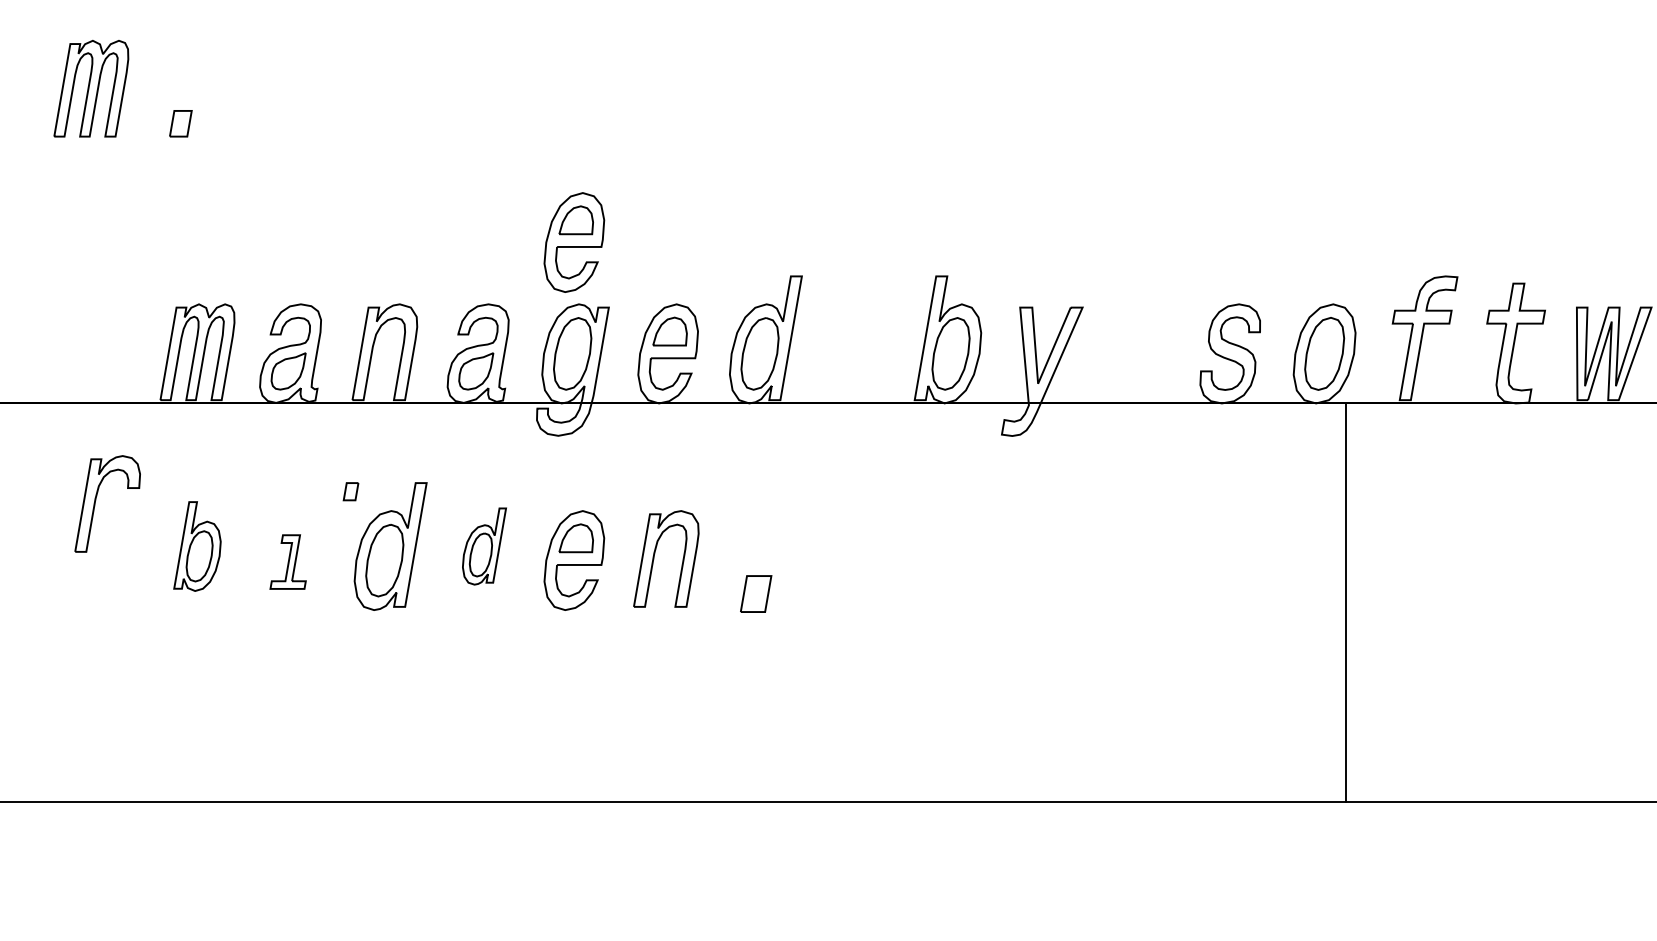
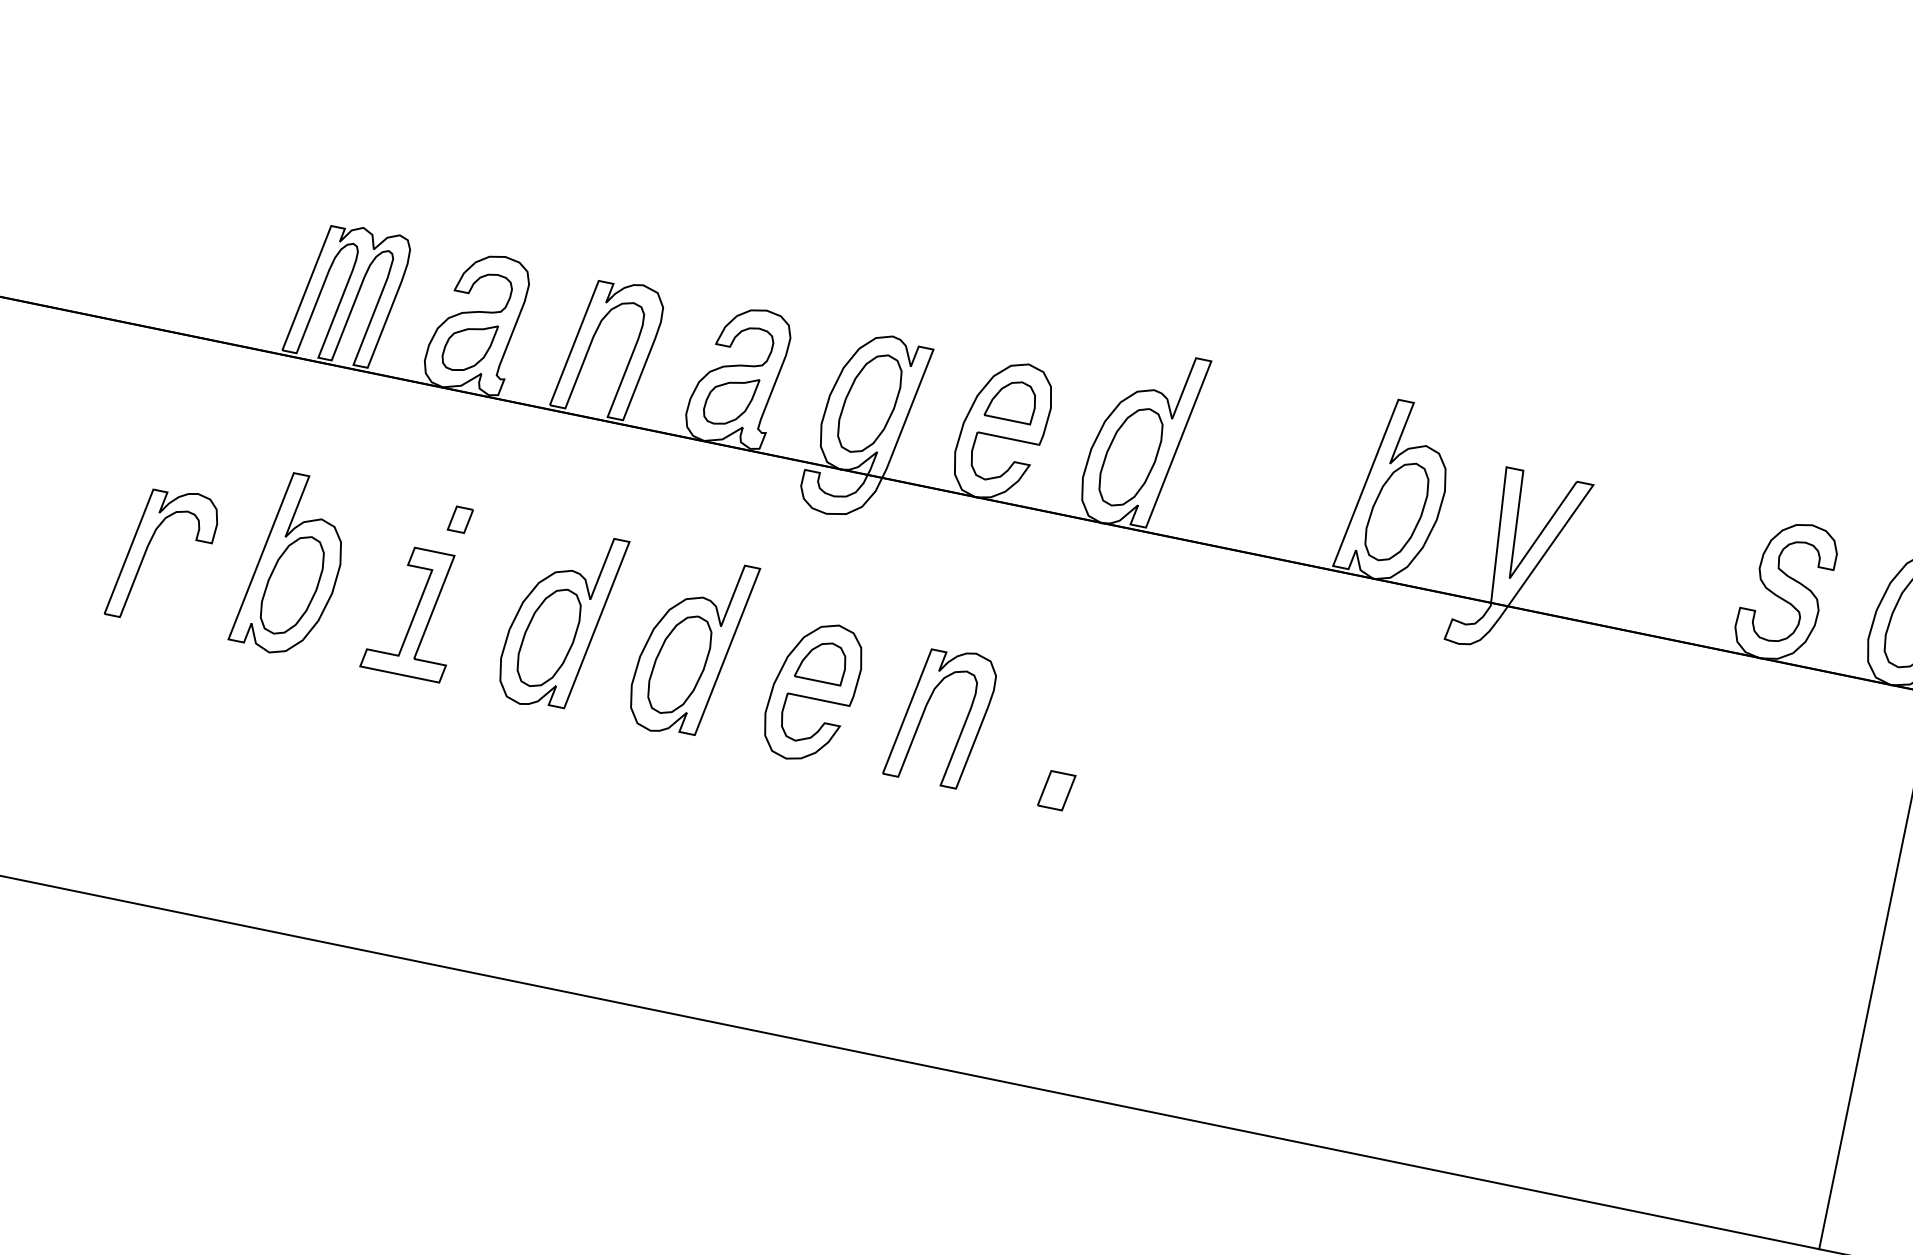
part: (574, 242) -> (904, 249), removed
part: (350, 491) -> (459, 519), moved
part: (96, 500) -> (148, 548), moved
part: (197, 546) -> (292, 564), size x1.43
part: (484, 546) -> (691, 646), size x1.67
part: (287, 561) -> (413, 611), size x1.67
part: (755, 593) -> (1056, 789), size x0.71

